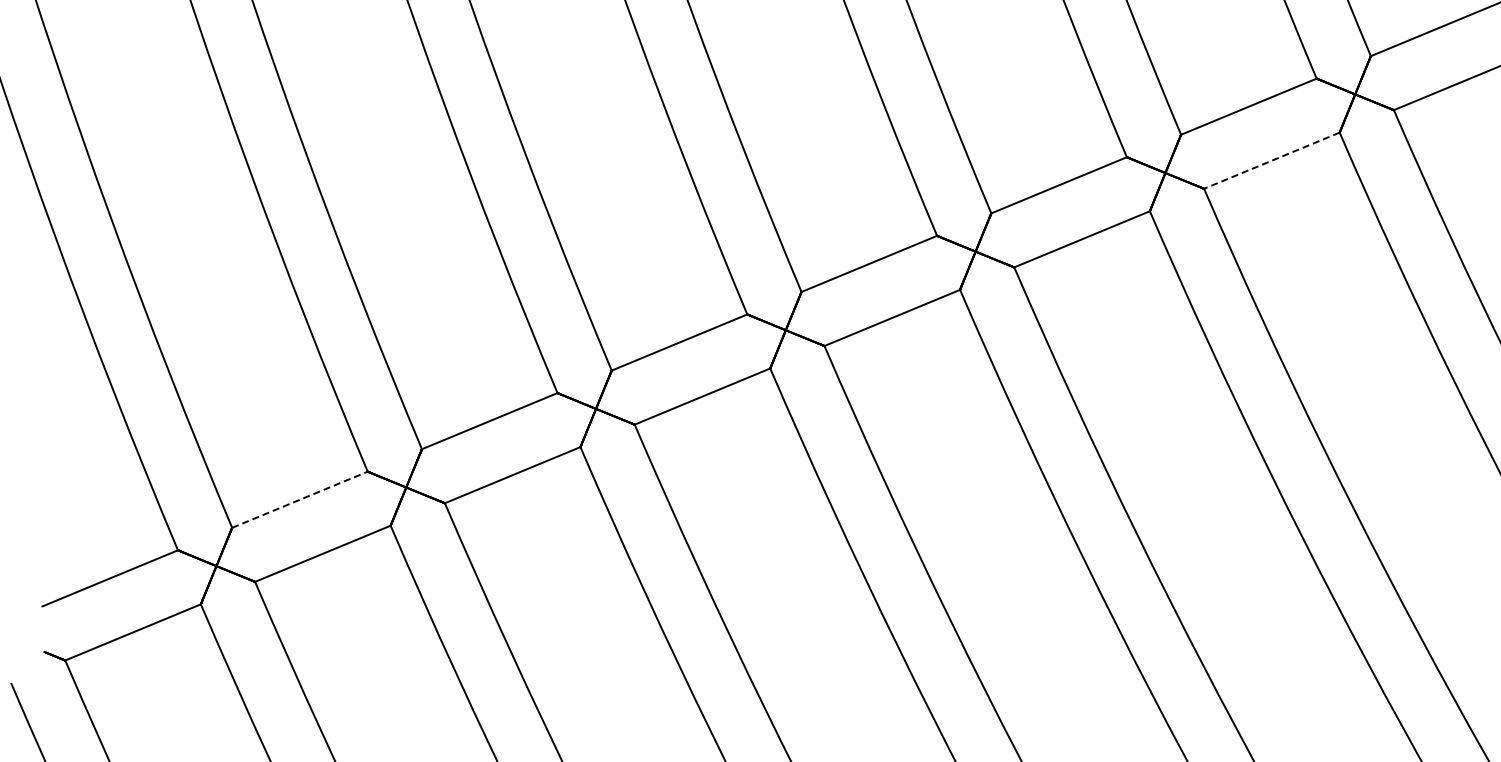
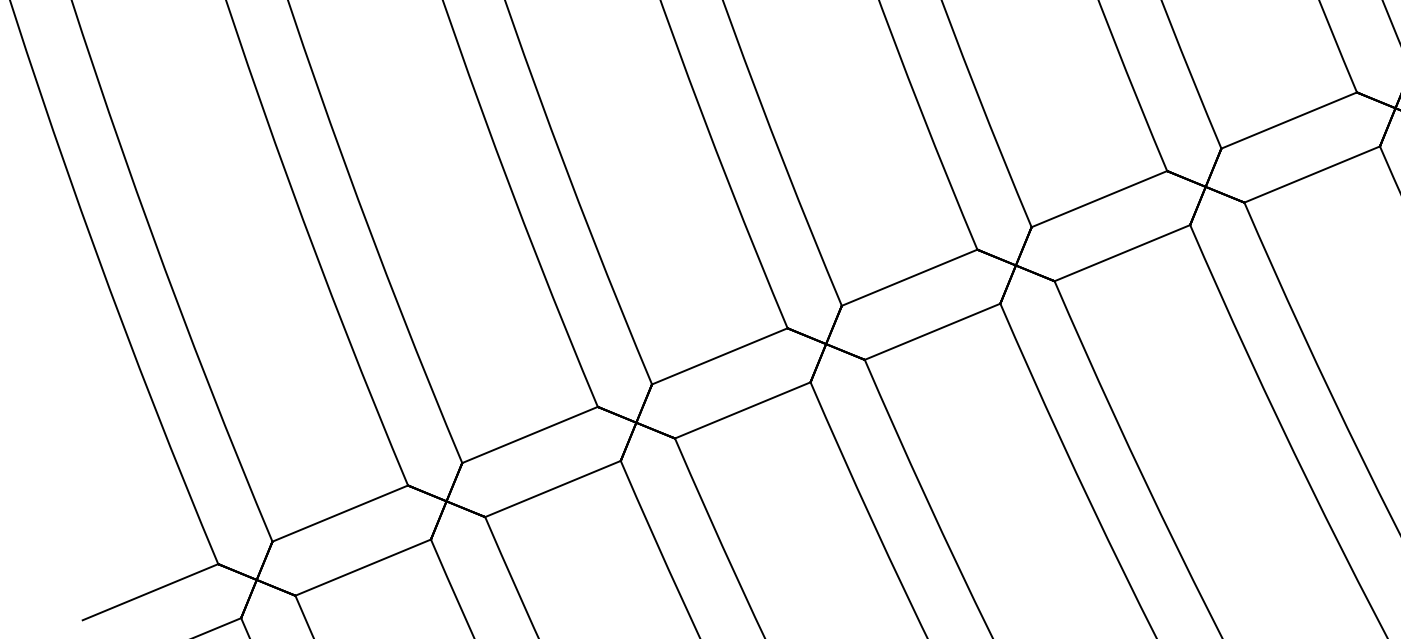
line: (1271, 160) -> (1311, 174), dashed -> solid
line: (300, 499) -> (340, 513), dashed -> solid

